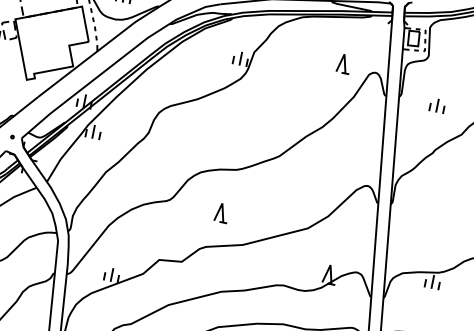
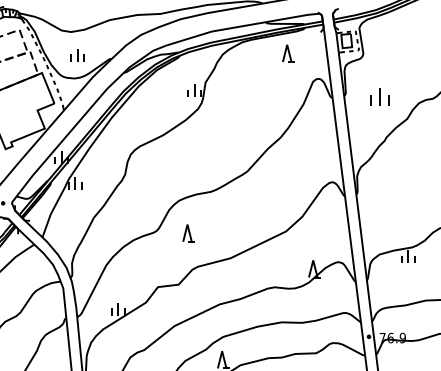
part: (344, 63) -> (288, 53), moved
part: (437, 106) -> (380, 97), size x1.4
part: (221, 213) -> (188, 233), moved

